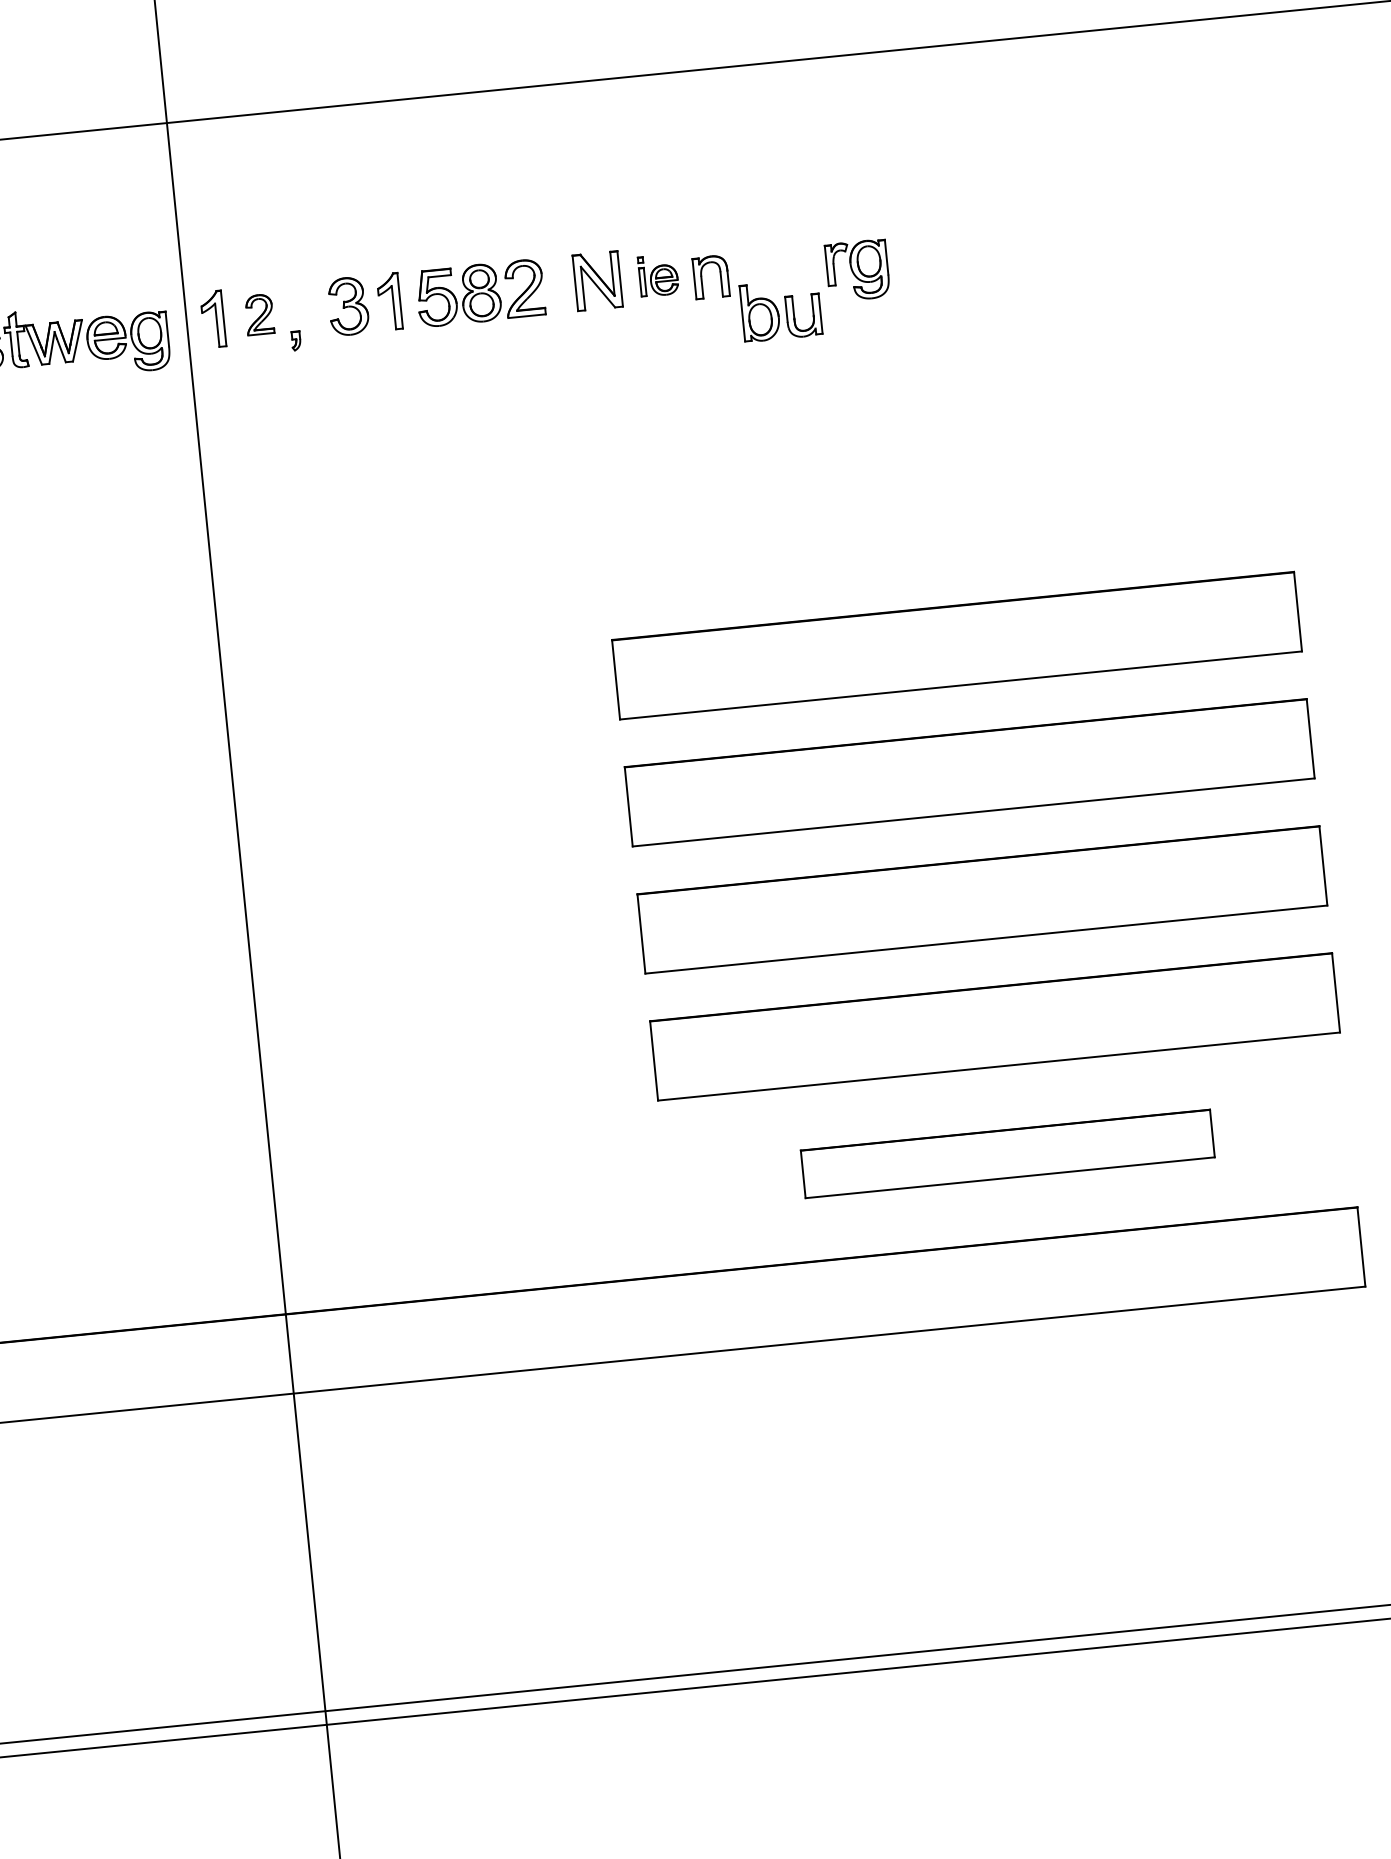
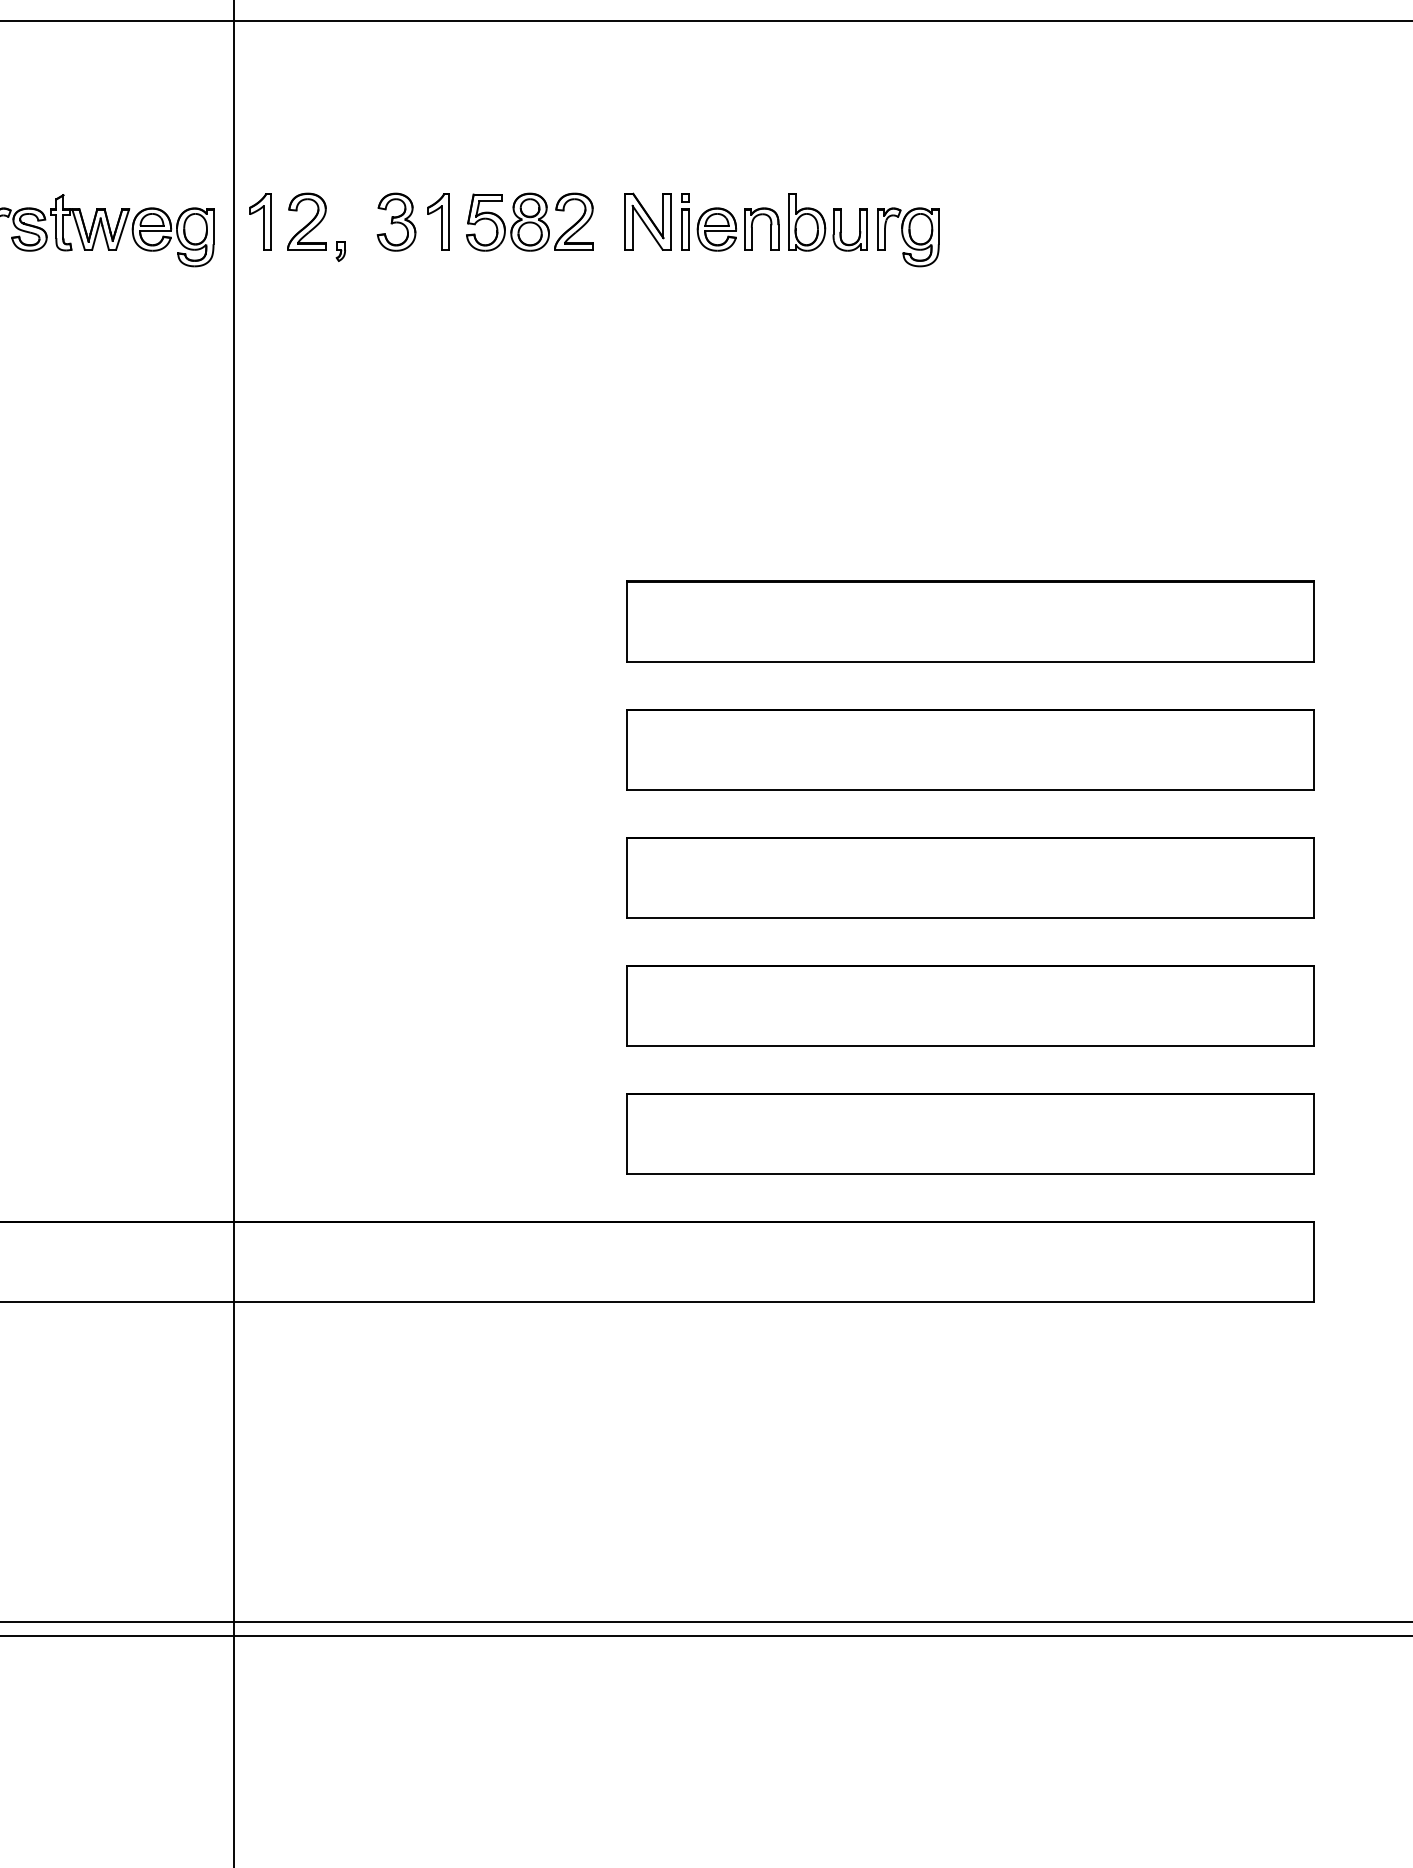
part: (657, 275) -> (708, 222), size x1.43
part: (780, 310) -> (827, 222), moved
part: (259, 314) -> (306, 221), size x1.43
part: (1007, 1153) -> (970, 1133), size x1.67

